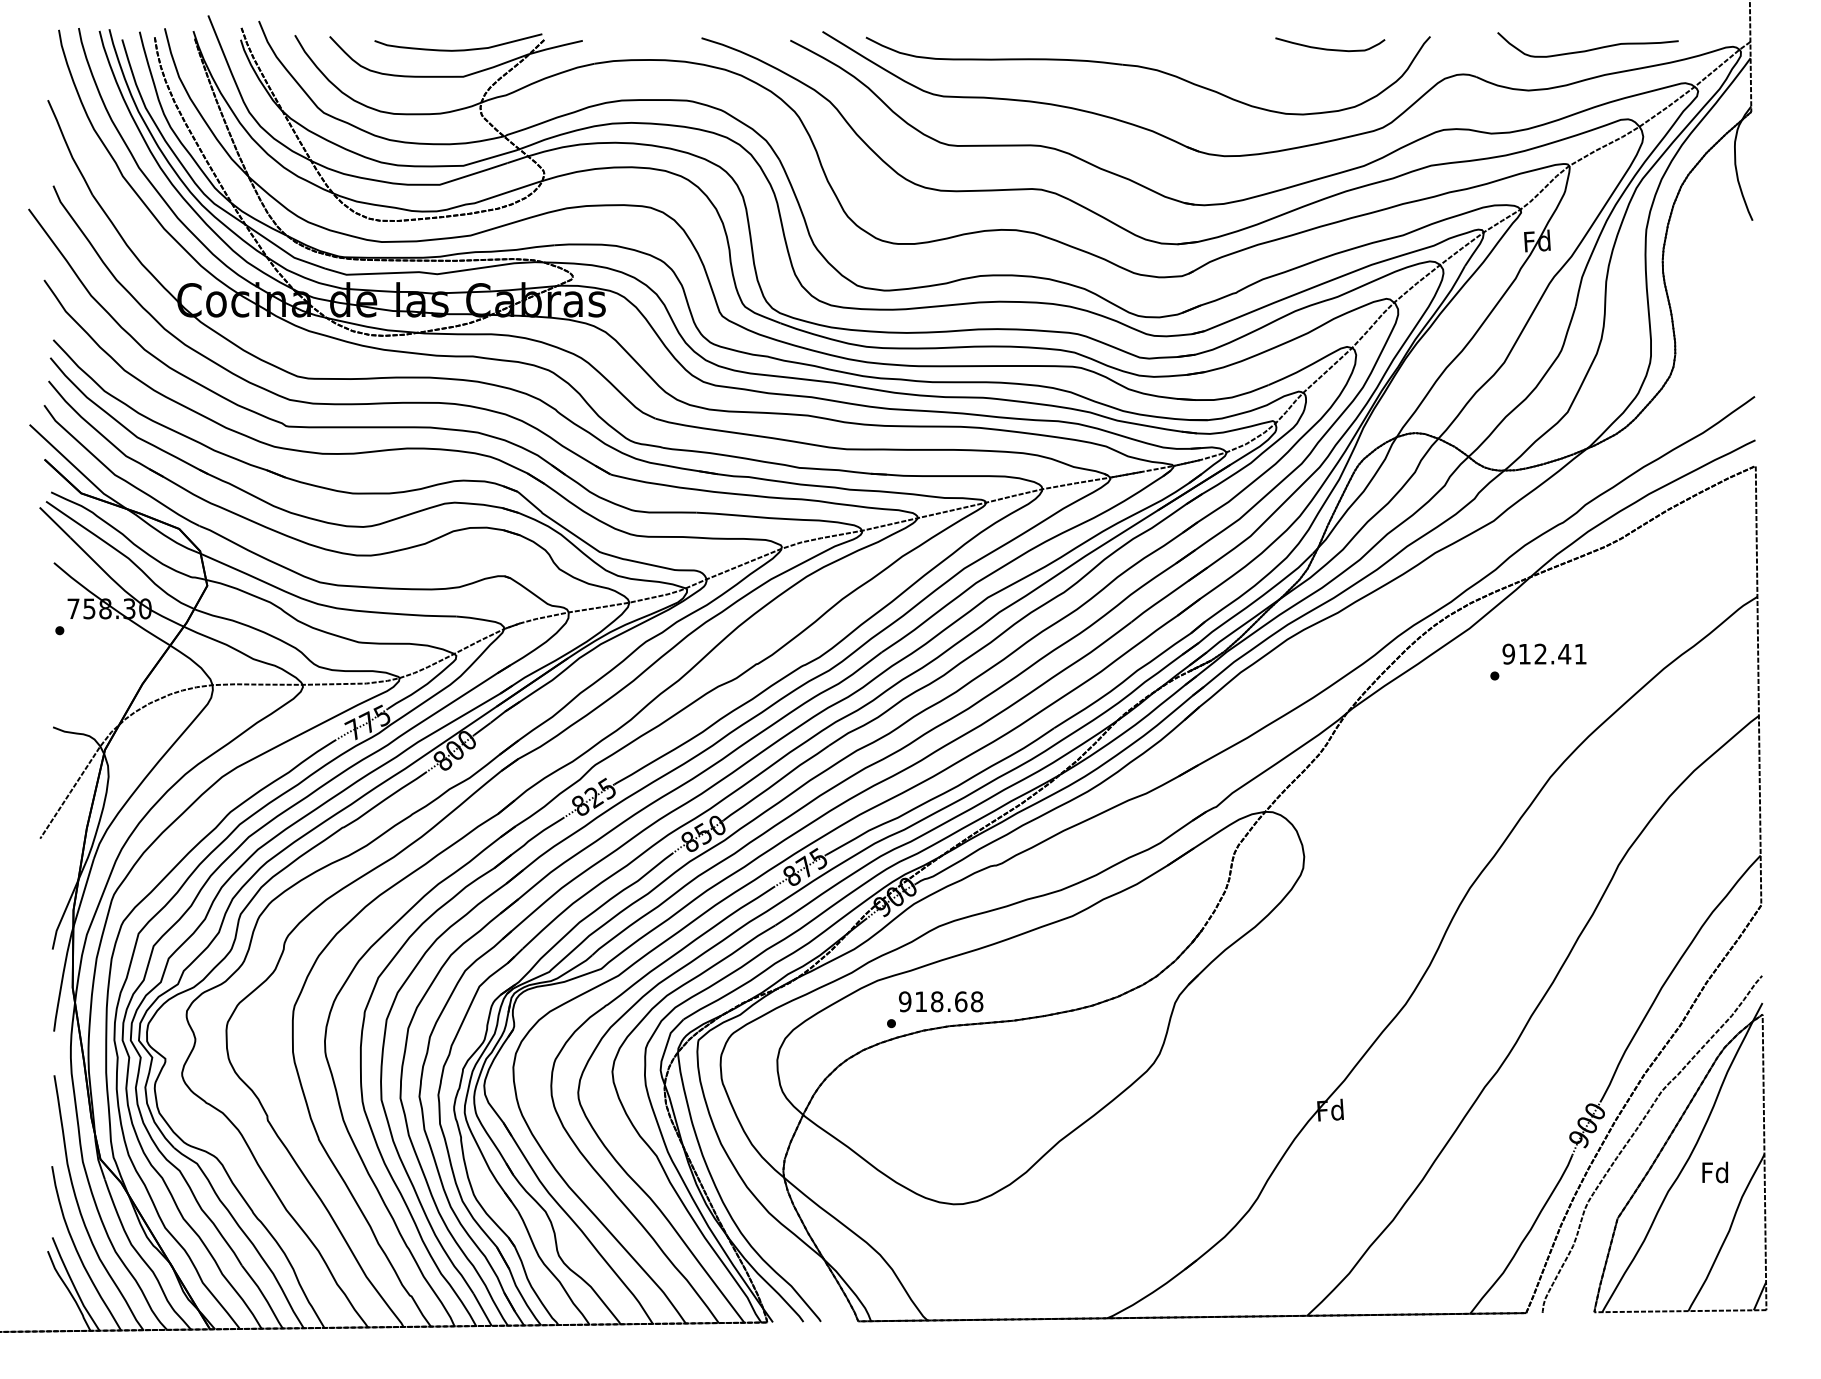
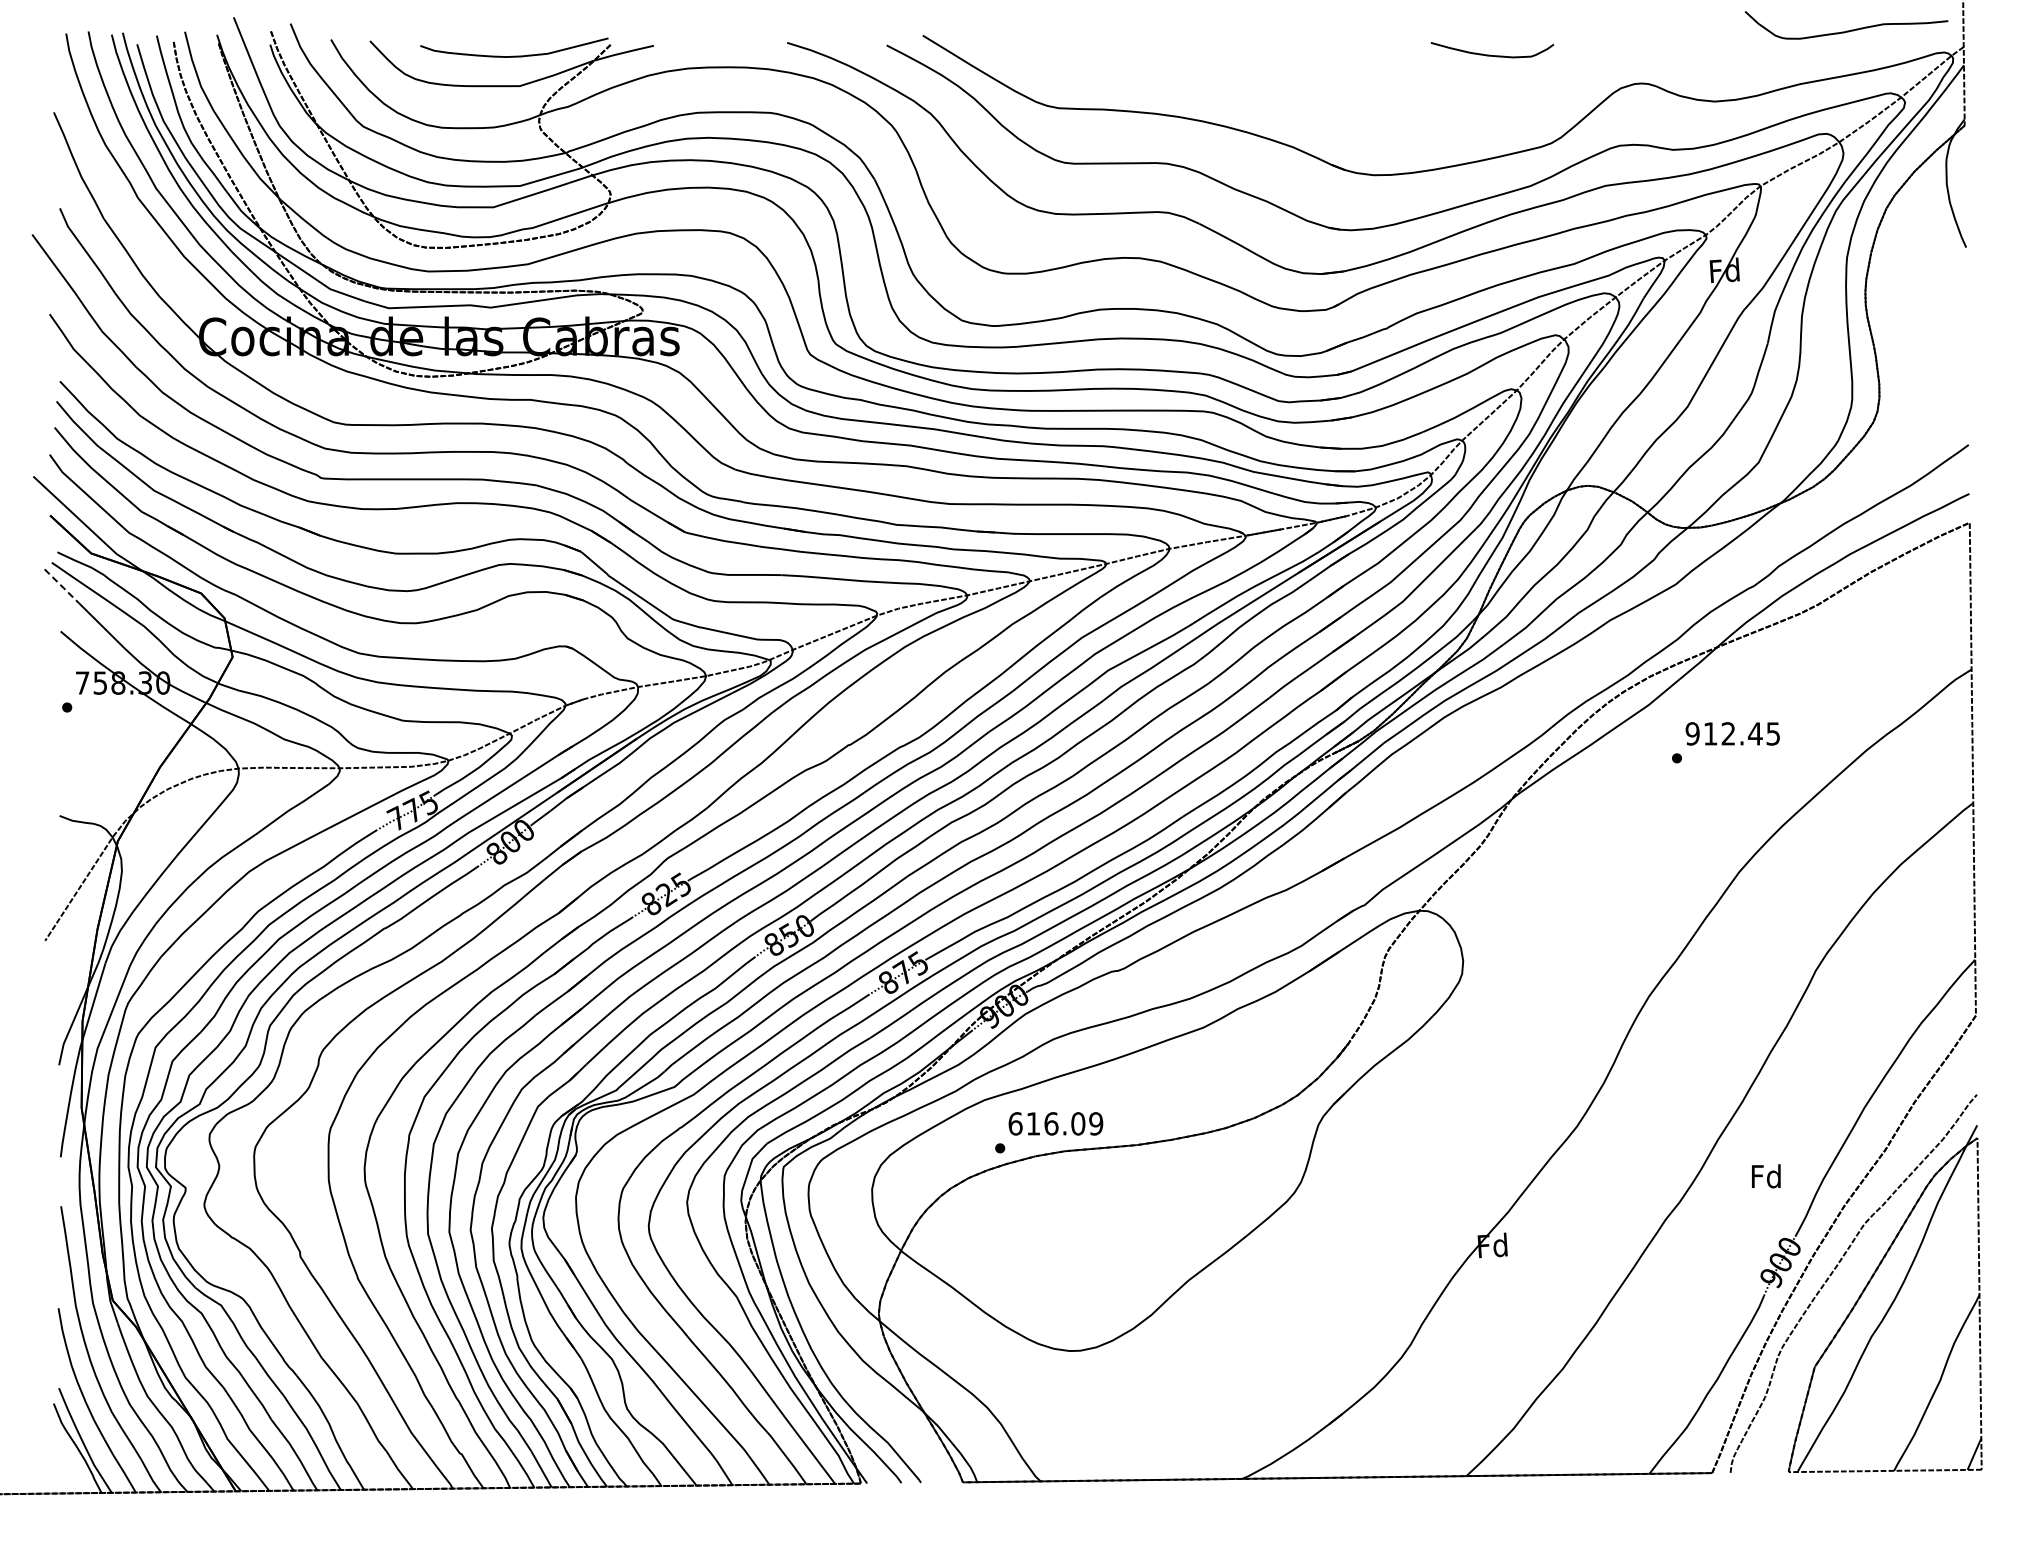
curve: (1587, 49) -> (1846, 30), moved
part: (1150, 69) -> (1290, 78), removed
line: (55, 522) -> (62, 586), solid -> dashed
text: (1579, 653) -> (1772, 733), 912.41 -> 912.45
text: (940, 1001) -> (1055, 1123), 918.68 -> 616.09
text: (1715, 1172) -> (1766, 1176), moved

